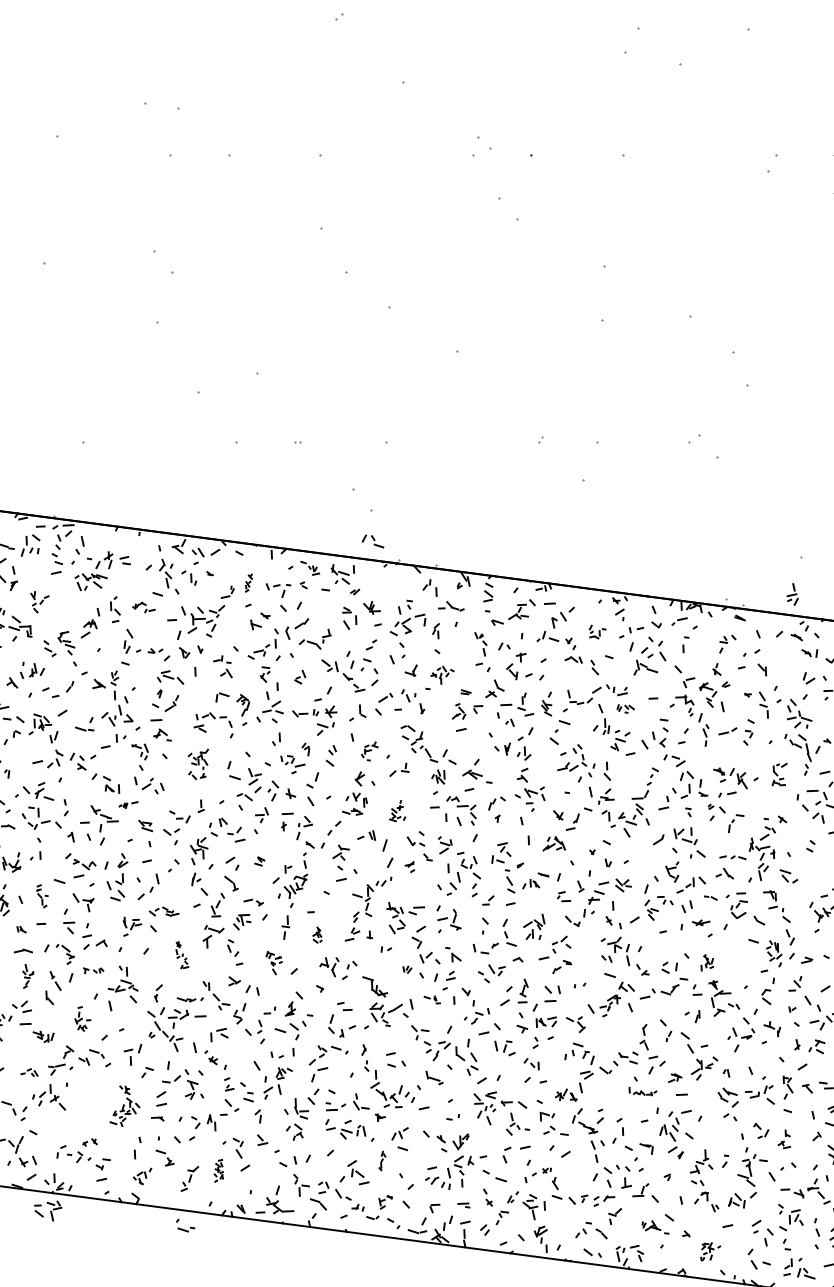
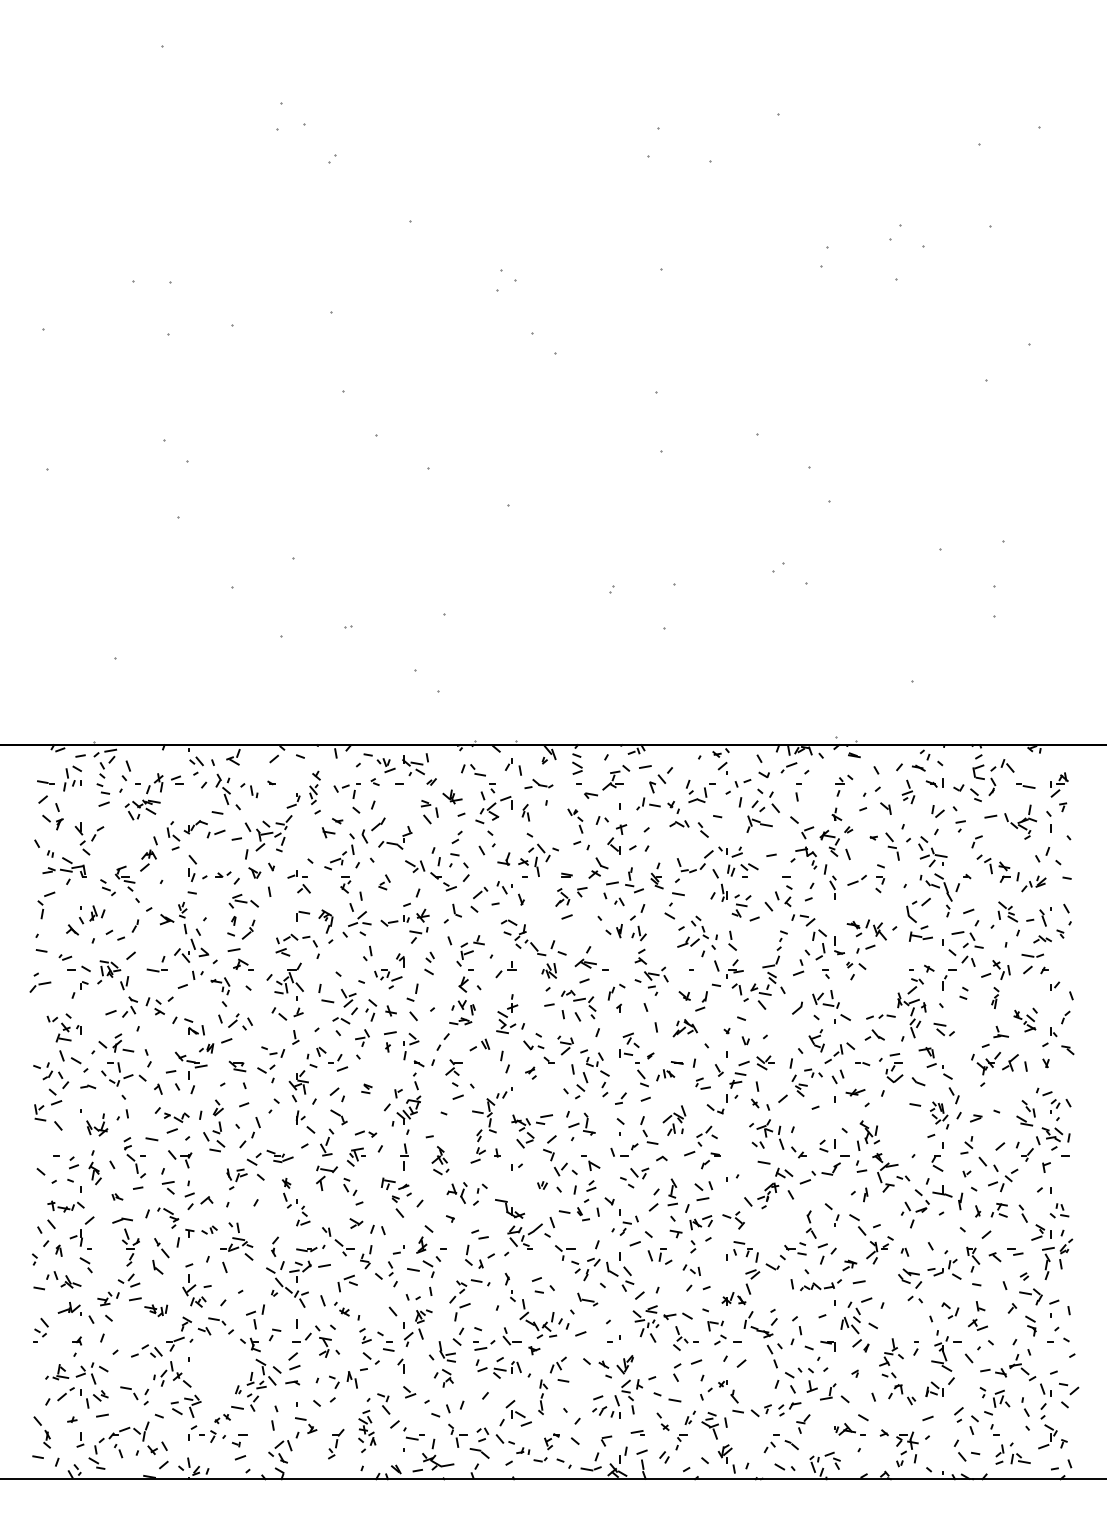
part: (373, 541) -> (473, 770), moved
part: (197, 555) -> (196, 765), moved
part: (310, 568) -> (379, 763), size x1.43
part: (248, 582) -> (314, 787), size x1.67
part: (793, 593) -> (908, 791), moved
part: (38, 602) -> (89, 838), size x1.43
part: (144, 607) -> (204, 829), size x1.67
part: (596, 632) -> (700, 791), size x1.67
part: (442, 674) -> (538, 859), size x1.67
part: (625, 708) -> (742, 870), size x1.67
part: (369, 750) -> (470, 952), size x1.67
part: (197, 763) -> (284, 991), size x1.67
part: (779, 774) -> (919, 919), size x1.67
part: (128, 804) -> (215, 1045), size x1.67
part: (398, 811) -> (510, 1014), size x1.67
part: (736, 823) -> (949, 979), moved
part: (387, 853) -> (504, 1061), size x0.71
part: (41, 895) -> (134, 1157), size x1.67
part: (163, 911) -> (269, 1157), size x1.43
part: (317, 934) -> (440, 1160), size x1.67
part: (181, 955) -> (295, 1202), size x1.67
part: (273, 963) -> (396, 1197), size x1.67
part: (707, 963) -> (868, 1135), size x1.67
part: (93, 970) -> (201, 1231), size x1.43
part: (27, 976) -> (130, 1247), size x1.43
part: (431, 999) -> (573, 1214), size x1.67
part: (82, 1018) -> (196, 1285), size x1.67
part: (771, 1028) -> (947, 1197), size x1.67
part: (29, 1071) -> (146, 1350), size x1.67
part: (641, 1092) -> (815, 1285), size x1.67
part: (126, 1106) -> (256, 1374), size x1.67
part: (784, 1138) -> (977, 1315), size x1.43
part: (382, 1160) -> (543, 1396), size x1.67
part: (219, 1170) -> (367, 1430), size x1.67
part: (141, 1175) -> (283, 1447), size x1.67
part: (47, 1209) -> (185, 1405), moved
part: (184, 1225) -> (413, 1433), moved
part: (710, 1252) -> (912, 1449), size x1.67

